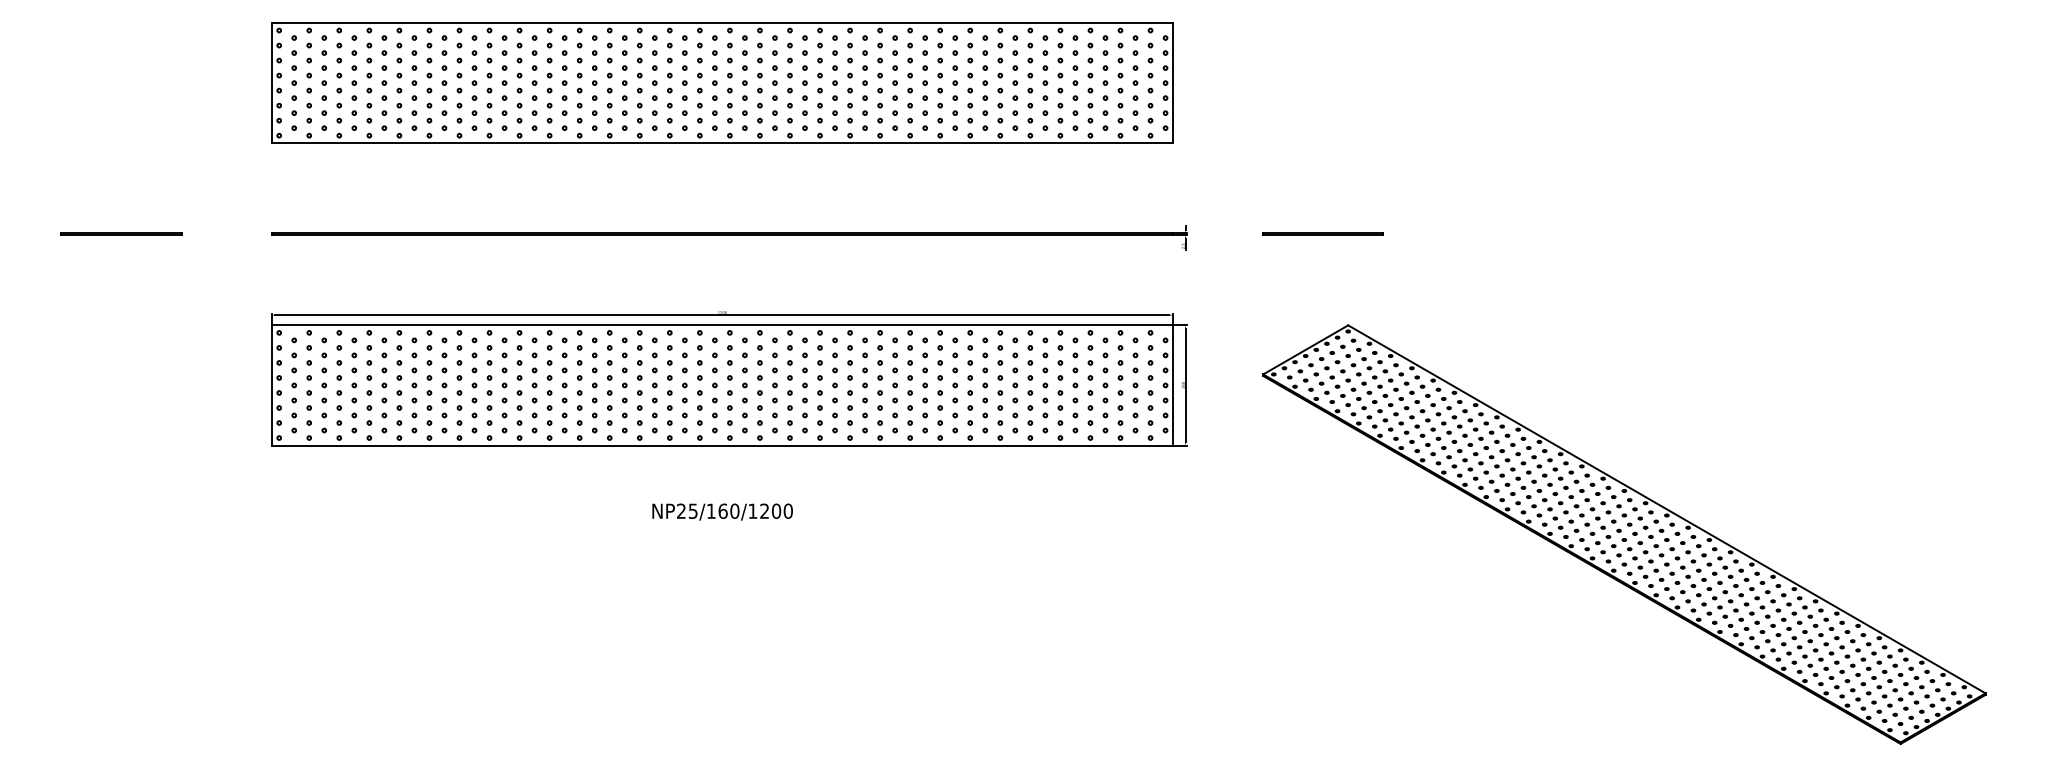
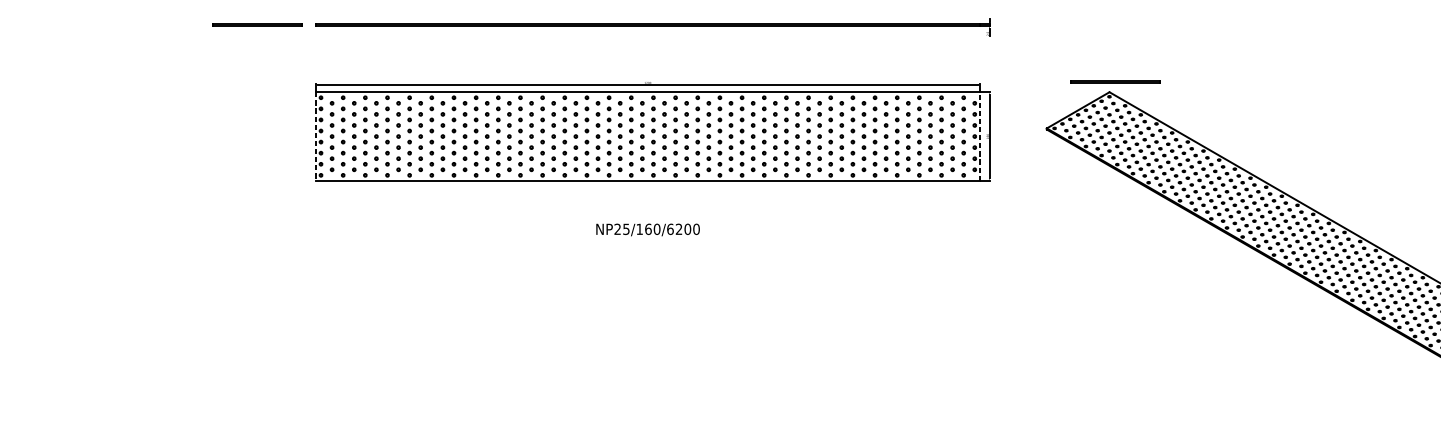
line: (121, 233) -> (257, 24), moved
line: (1322, 233) -> (1114, 81), moved
line: (1173, 384) -> (980, 135), solid -> dashed
line: (271, 385) -> (315, 136), solid -> dashed
text: (752, 510) -> (670, 228), NP25/160/1200 -> NP25/160/6200

